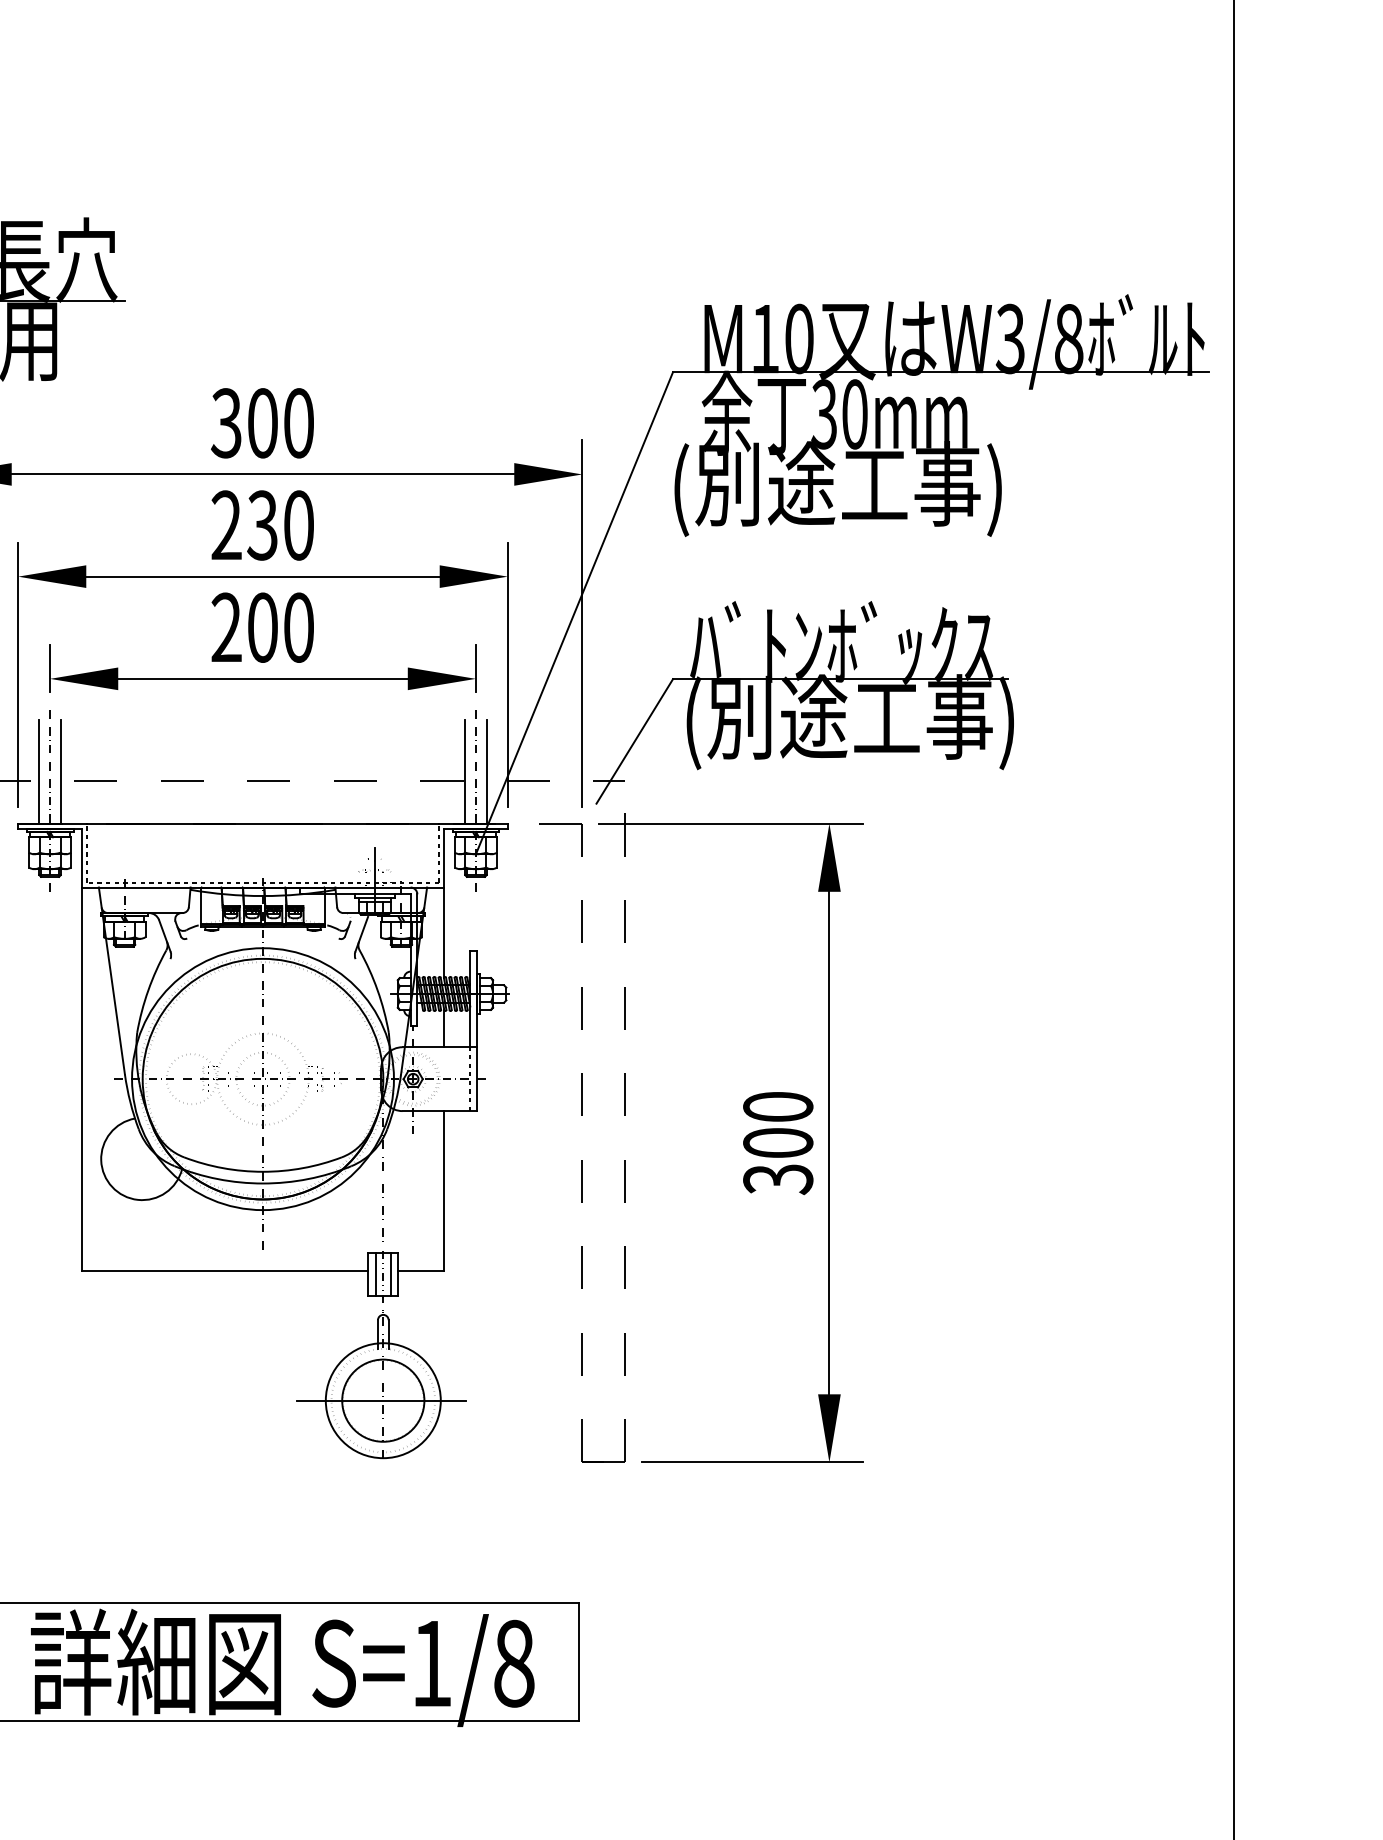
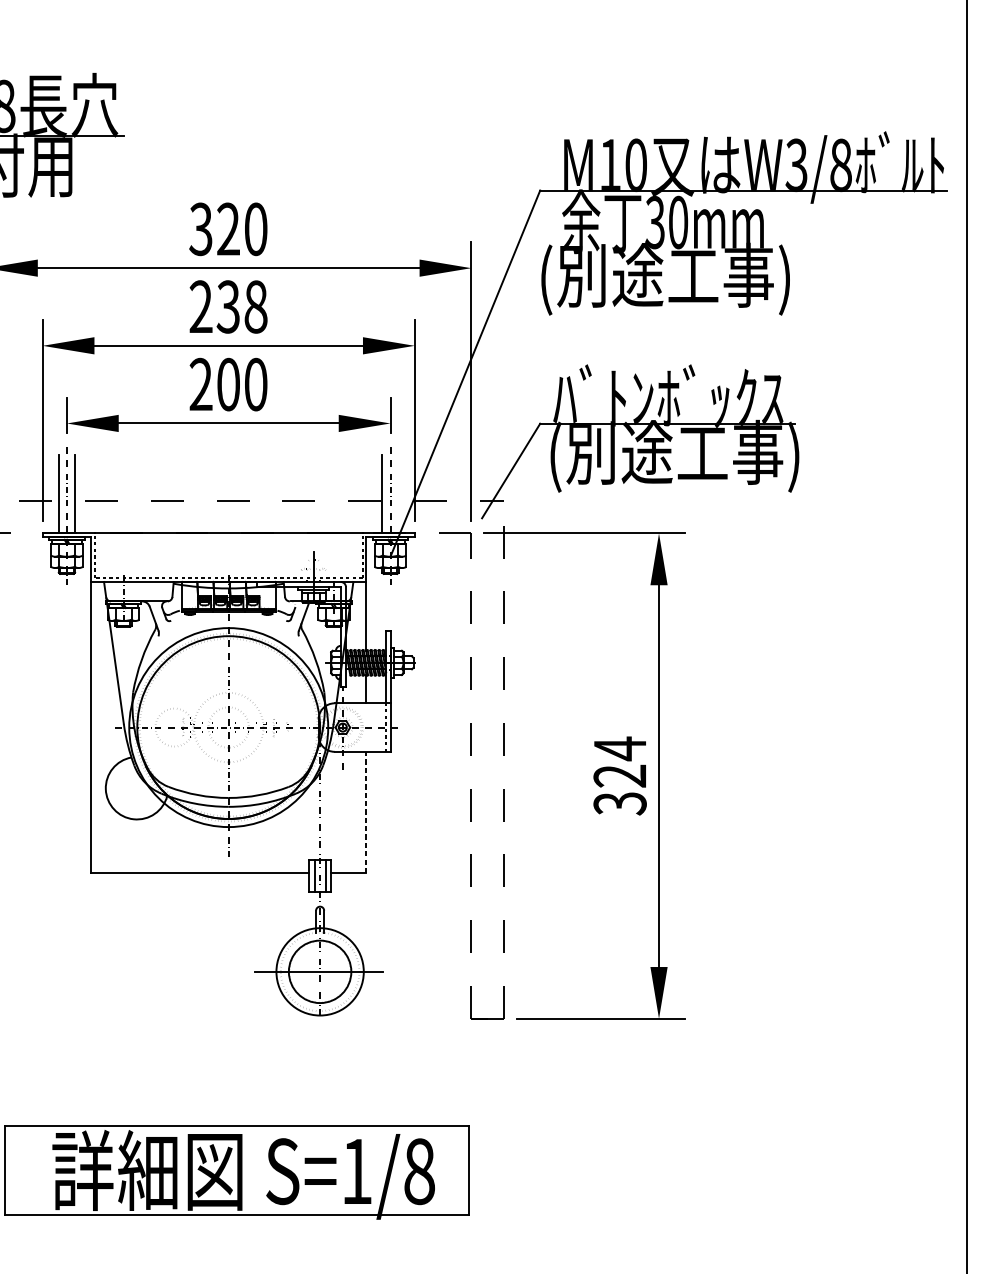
text: (262, 423) -> (228, 229), 300 -> 320
text: (299, 525) -> (256, 306), 230 -> 238
line: (486, 771) -> (398, 493), removed
text: (778, 1124) -> (620, 762), 300 -> 324
line: (444, 1190) -> (366, 812), solid -> dashed

